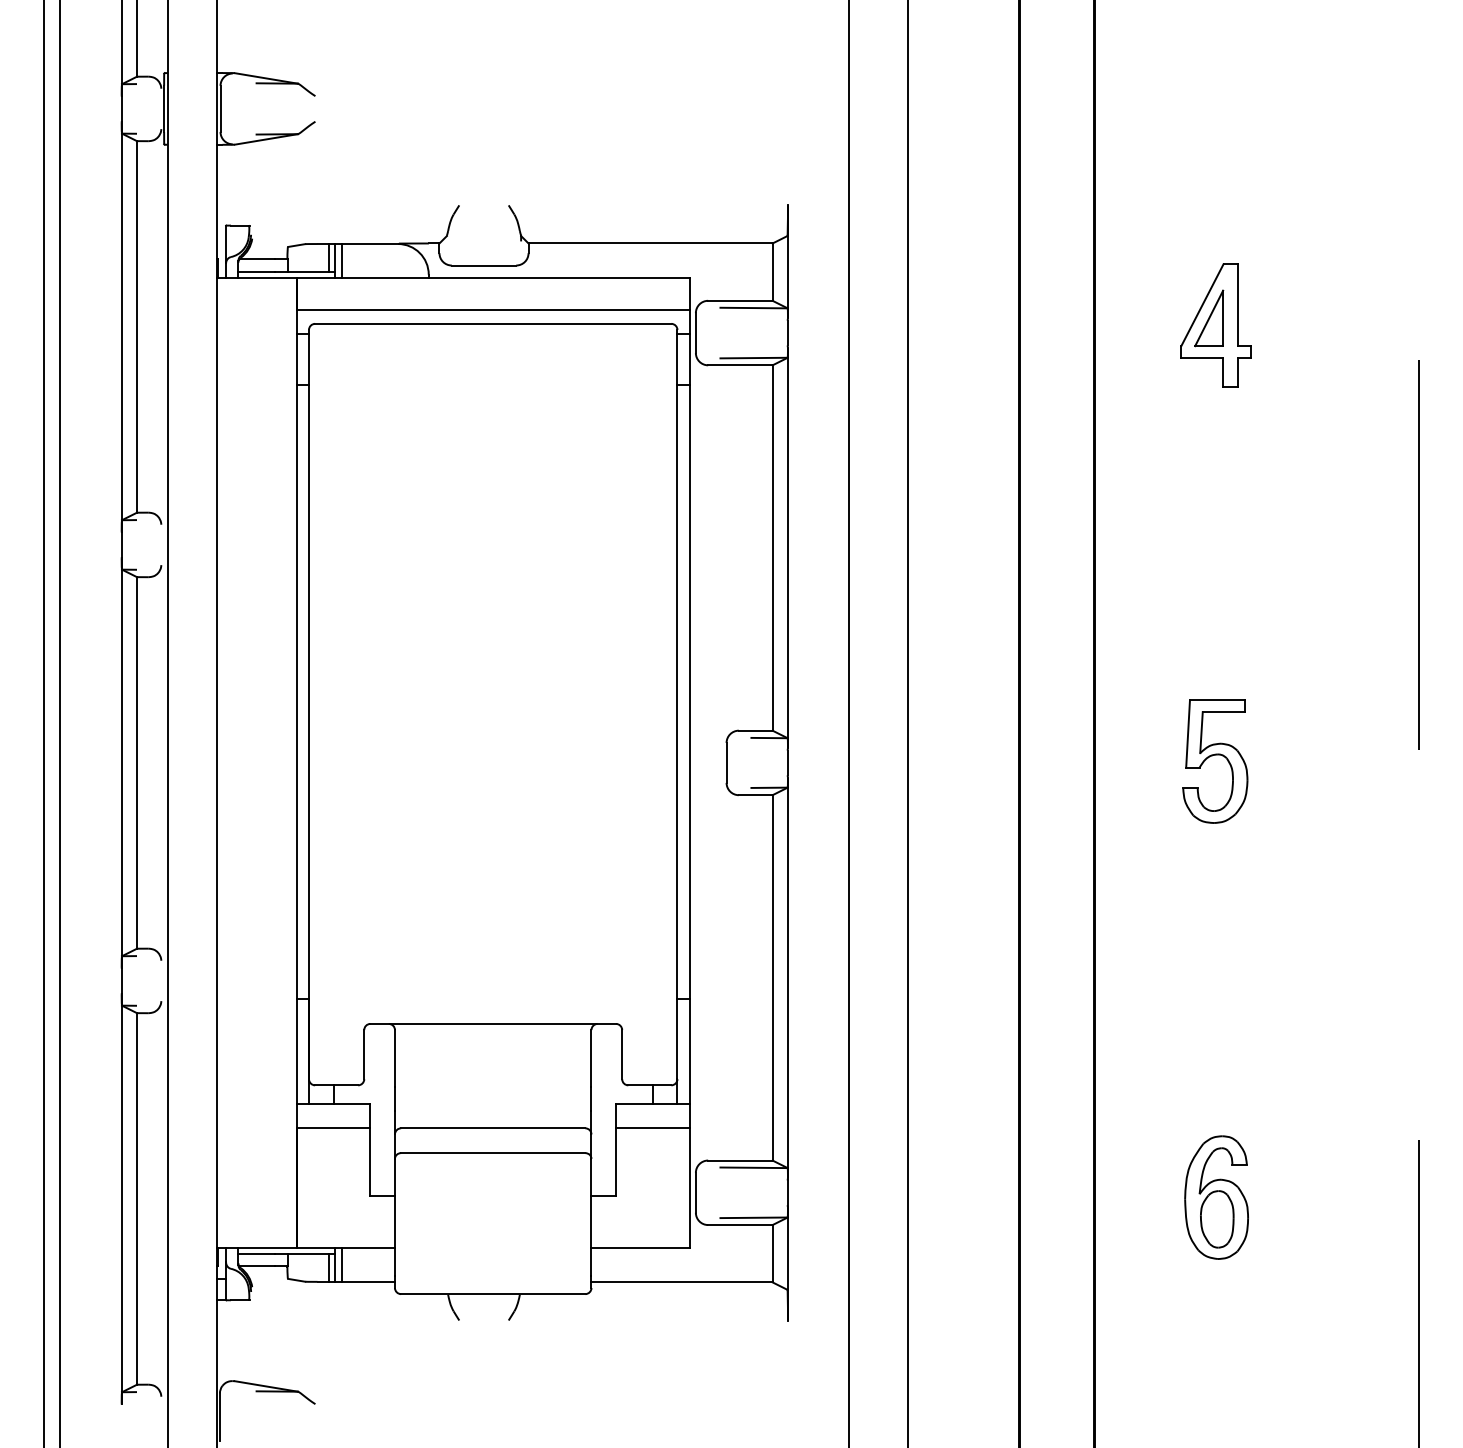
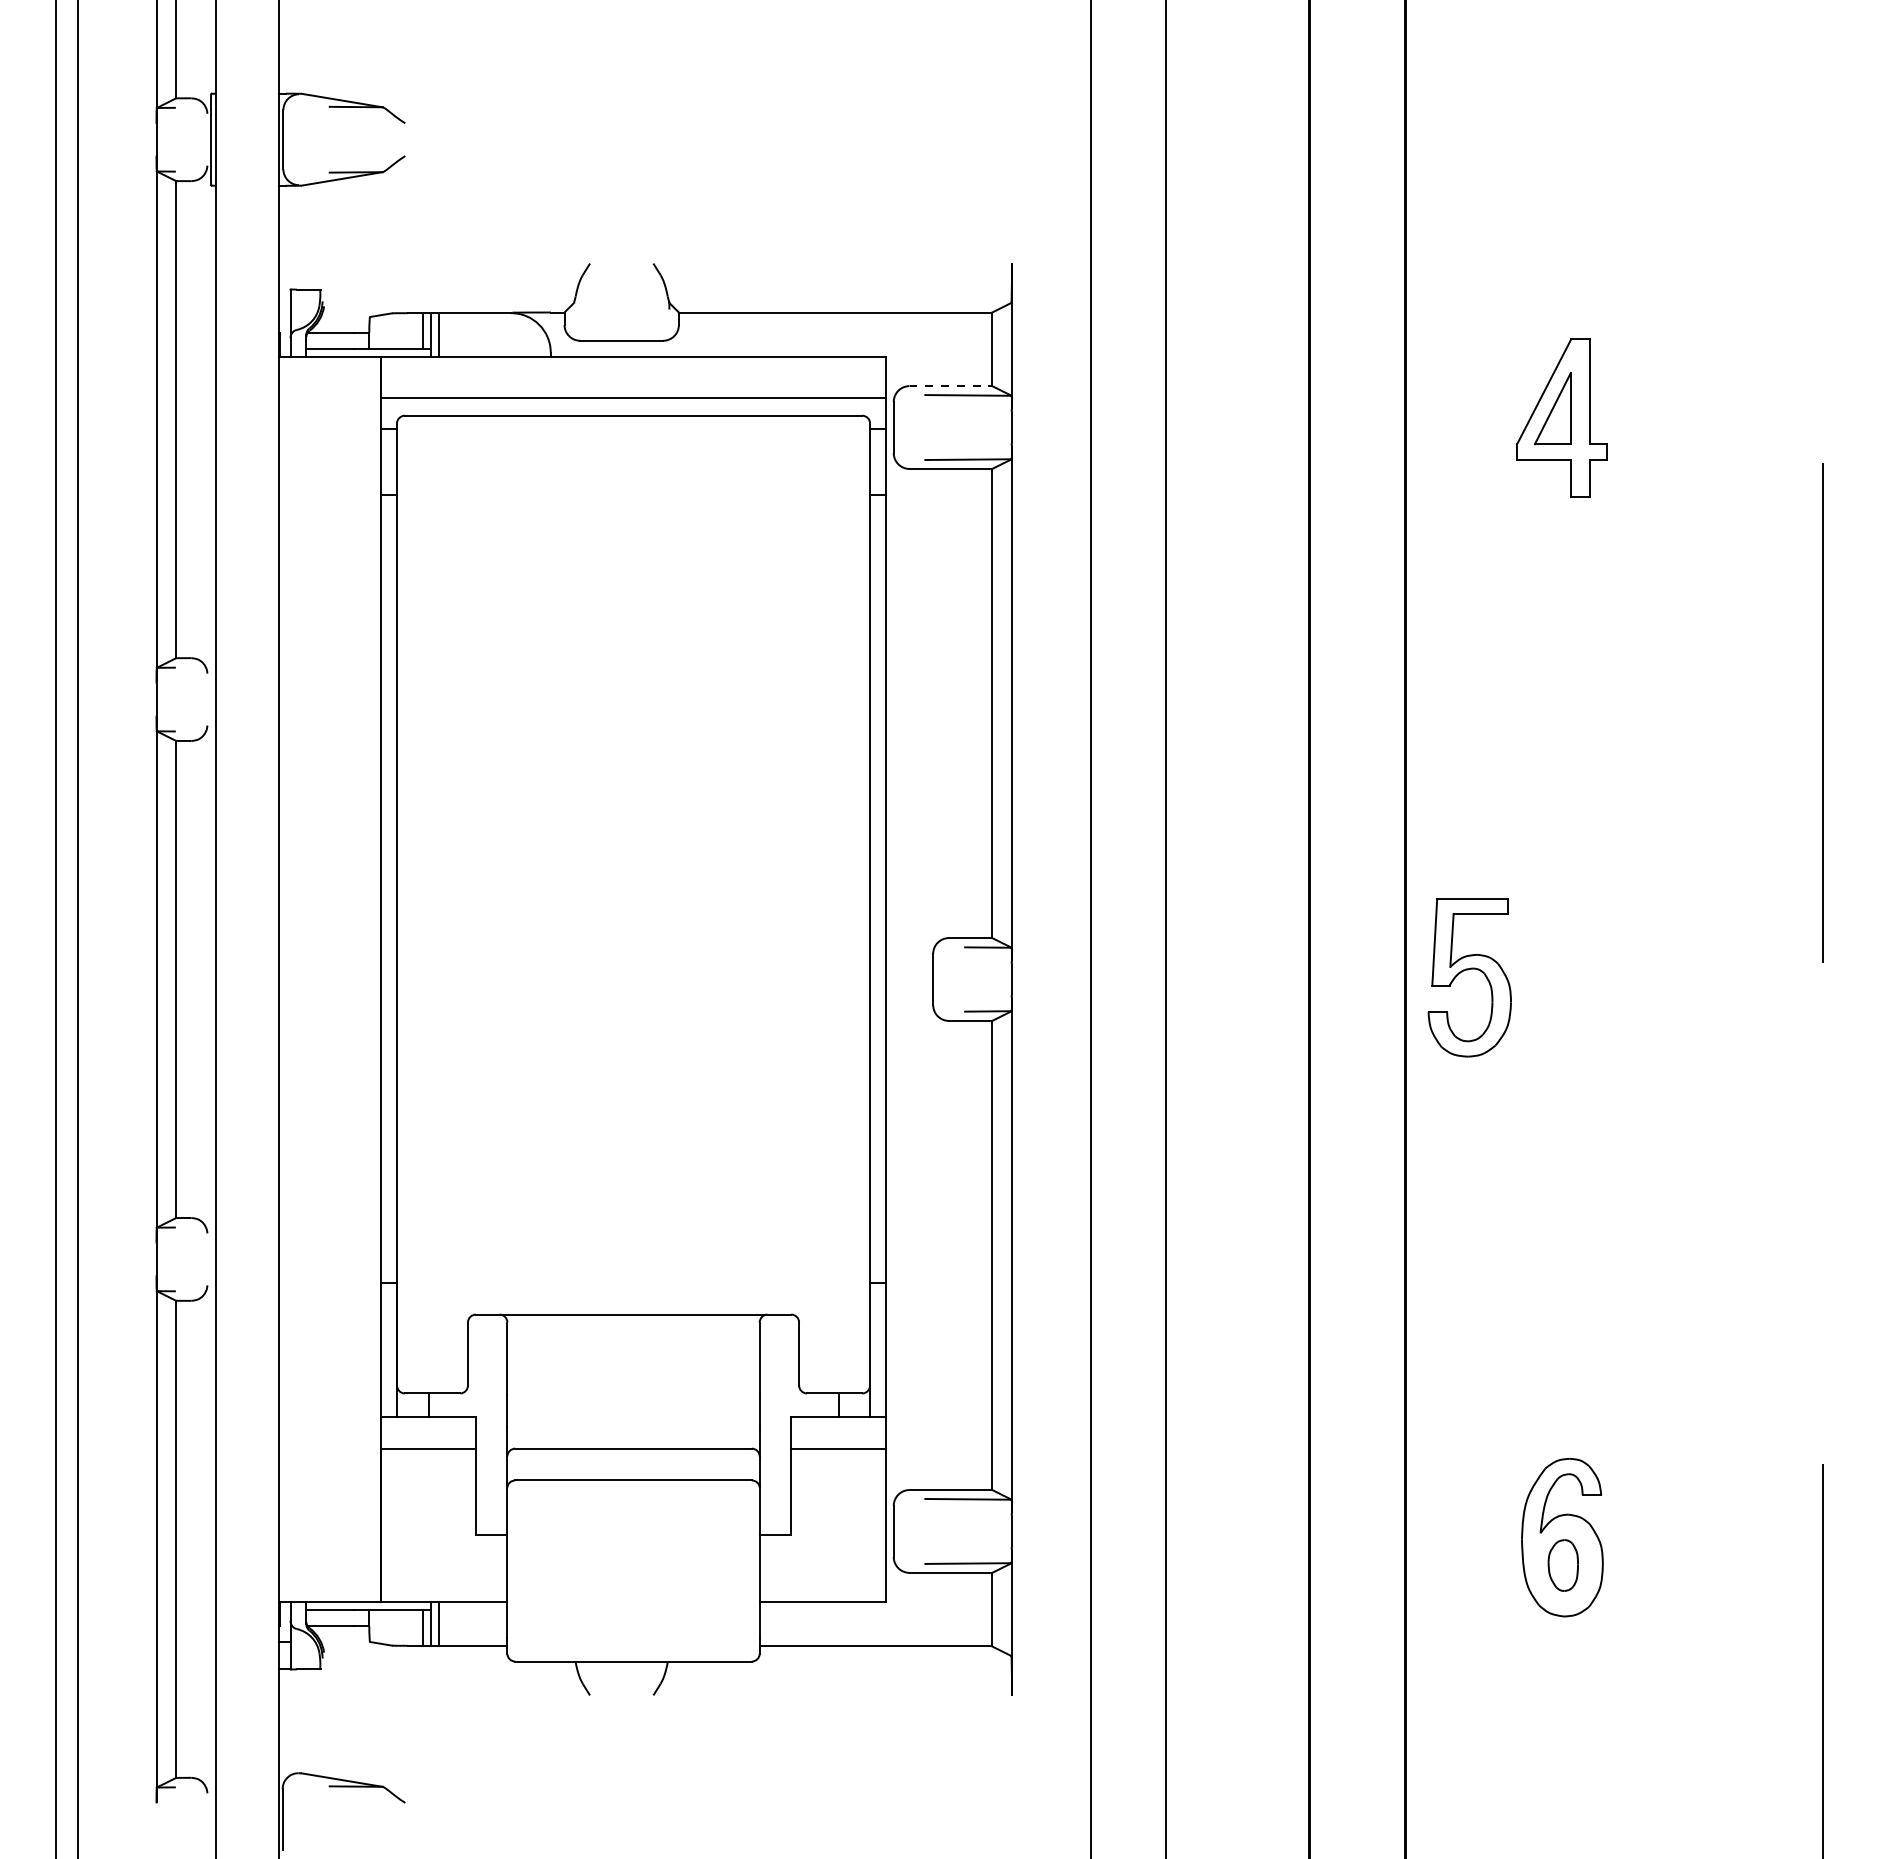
line: (740, 301) -> (951, 386), solid -> dashed
part: (1214, 755) -> (1468, 970), moved
part: (1217, 1219) -> (1563, 1565), size x0.7

